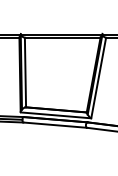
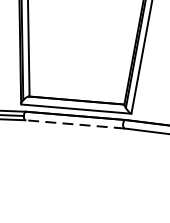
line: (55, 125) -> (75, 124), solid -> dashed

